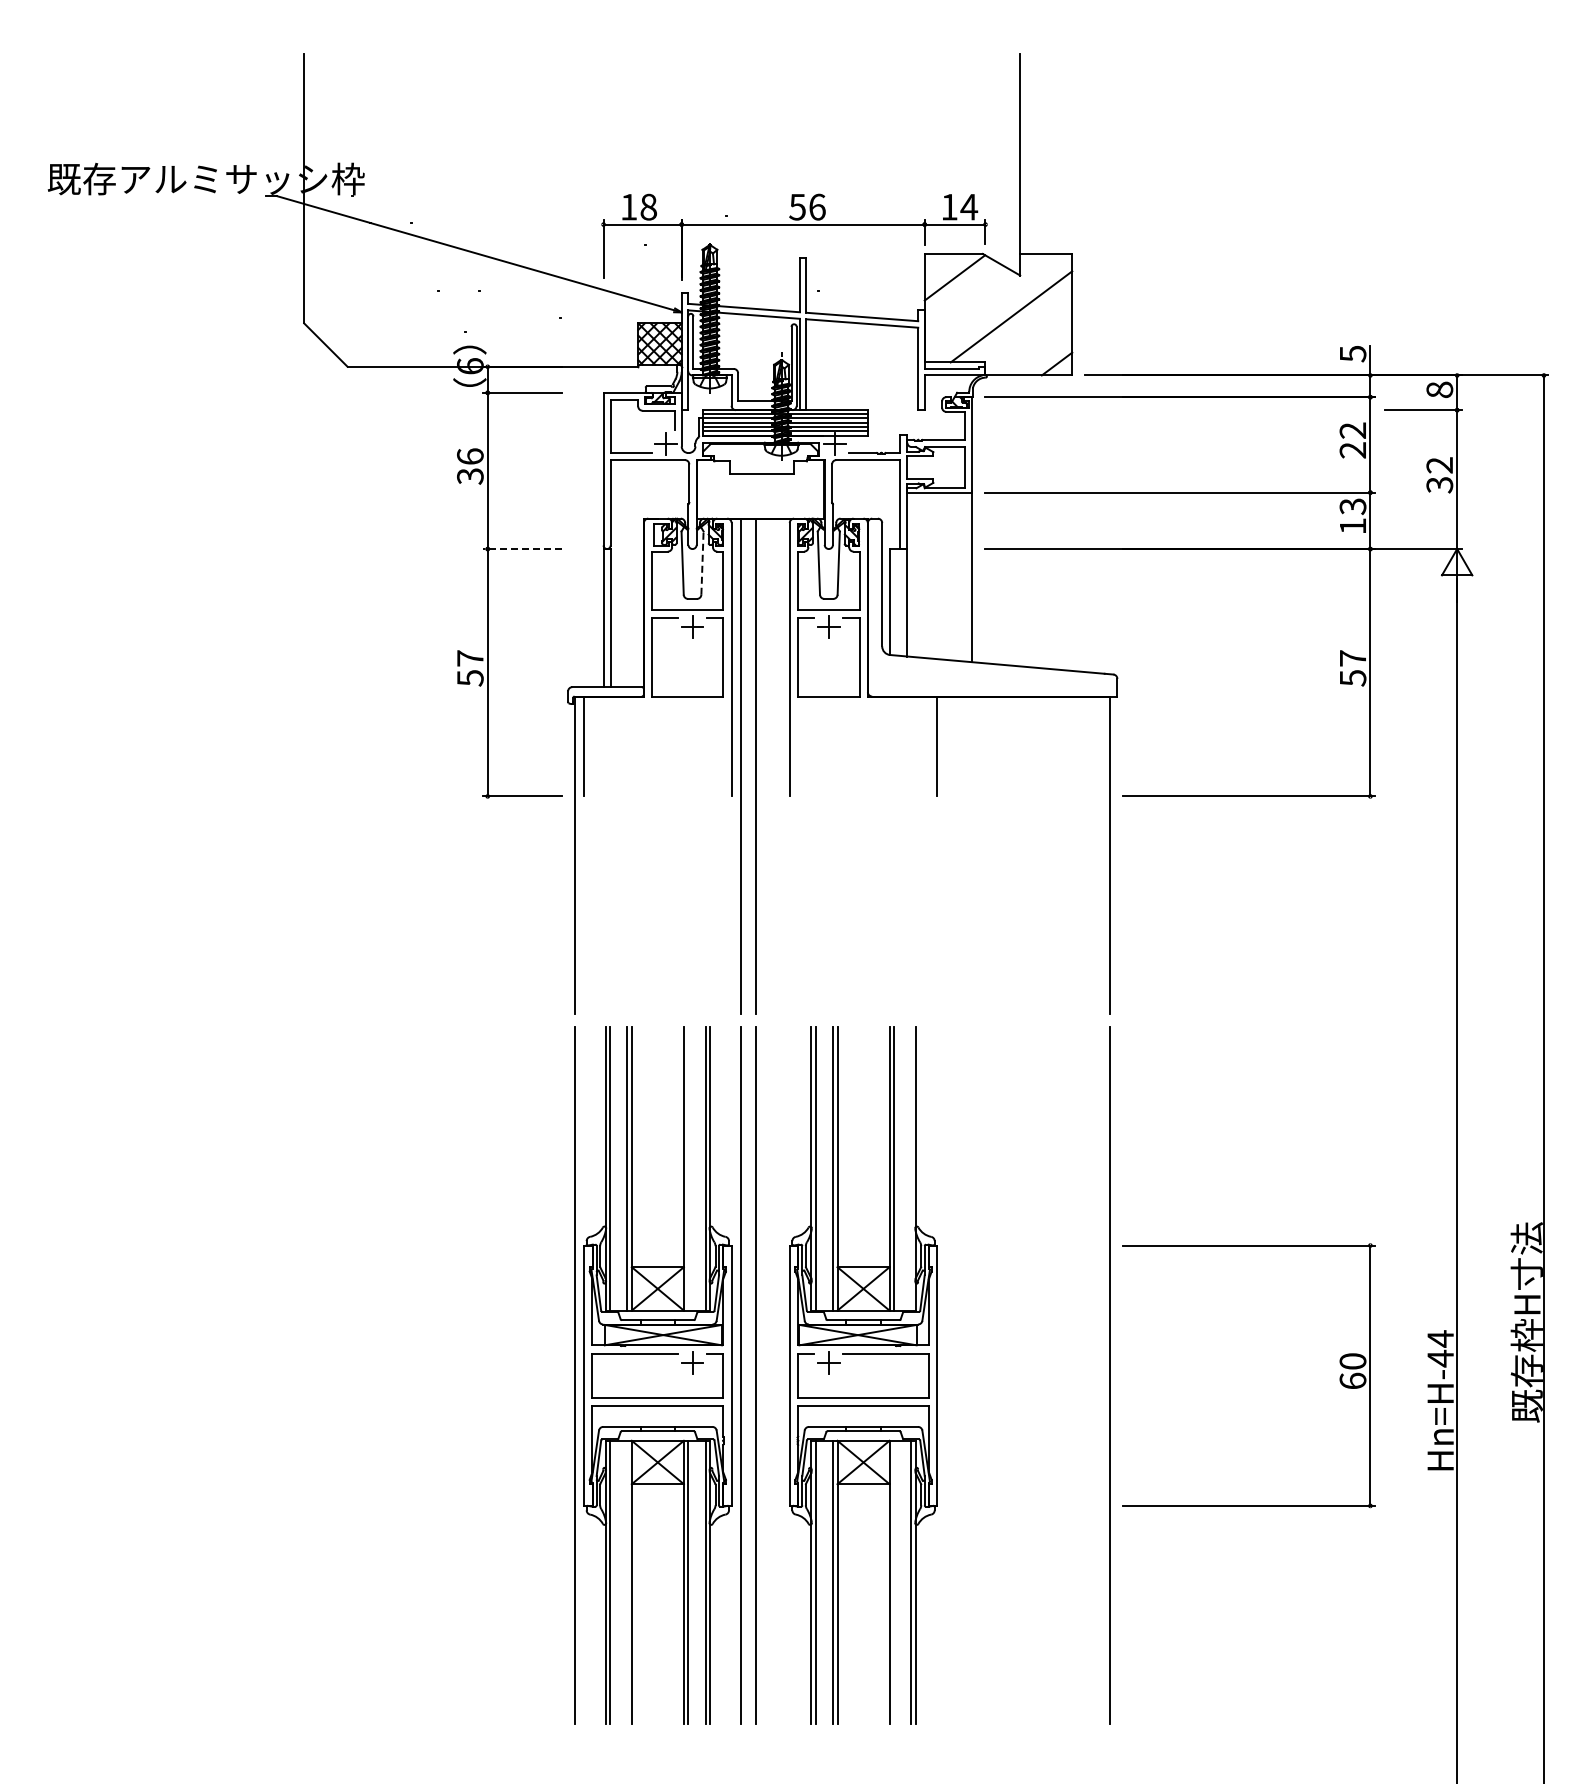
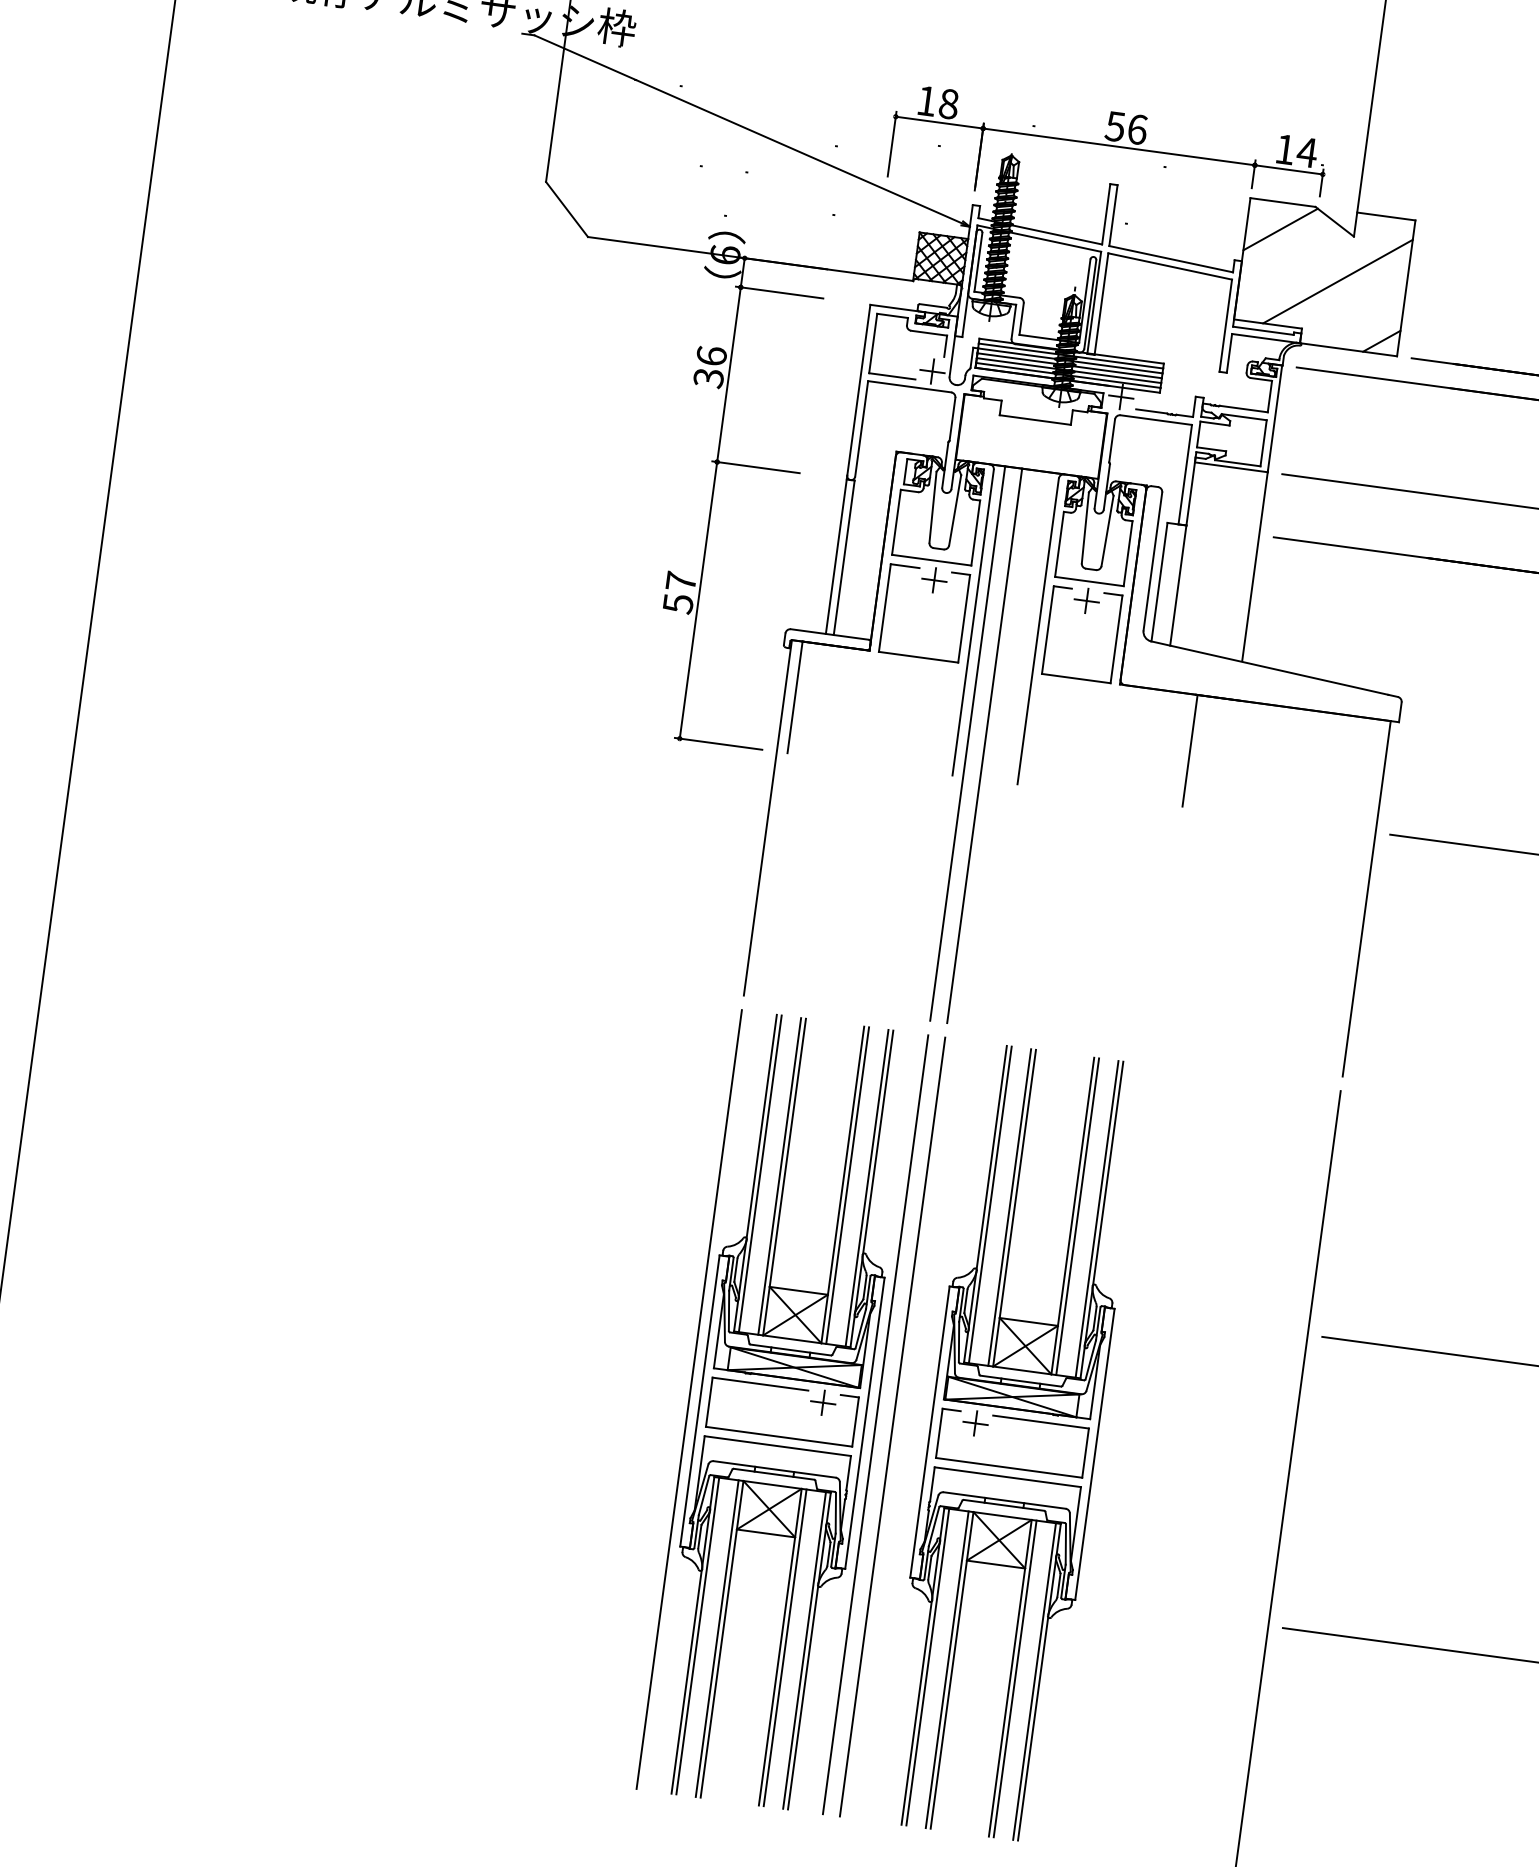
line: (521, 549) -> (754, 467), dashed -> solid
line: (702, 563) -> (955, 510), dashed -> solid
line: (688, 1168) -> (848, 1185), added
line: (911, 1168) -> (1097, 1218), added
line: (627, 1581) -> (717, 1637), added
line: (893, 1581) -> (1014, 1677), added

